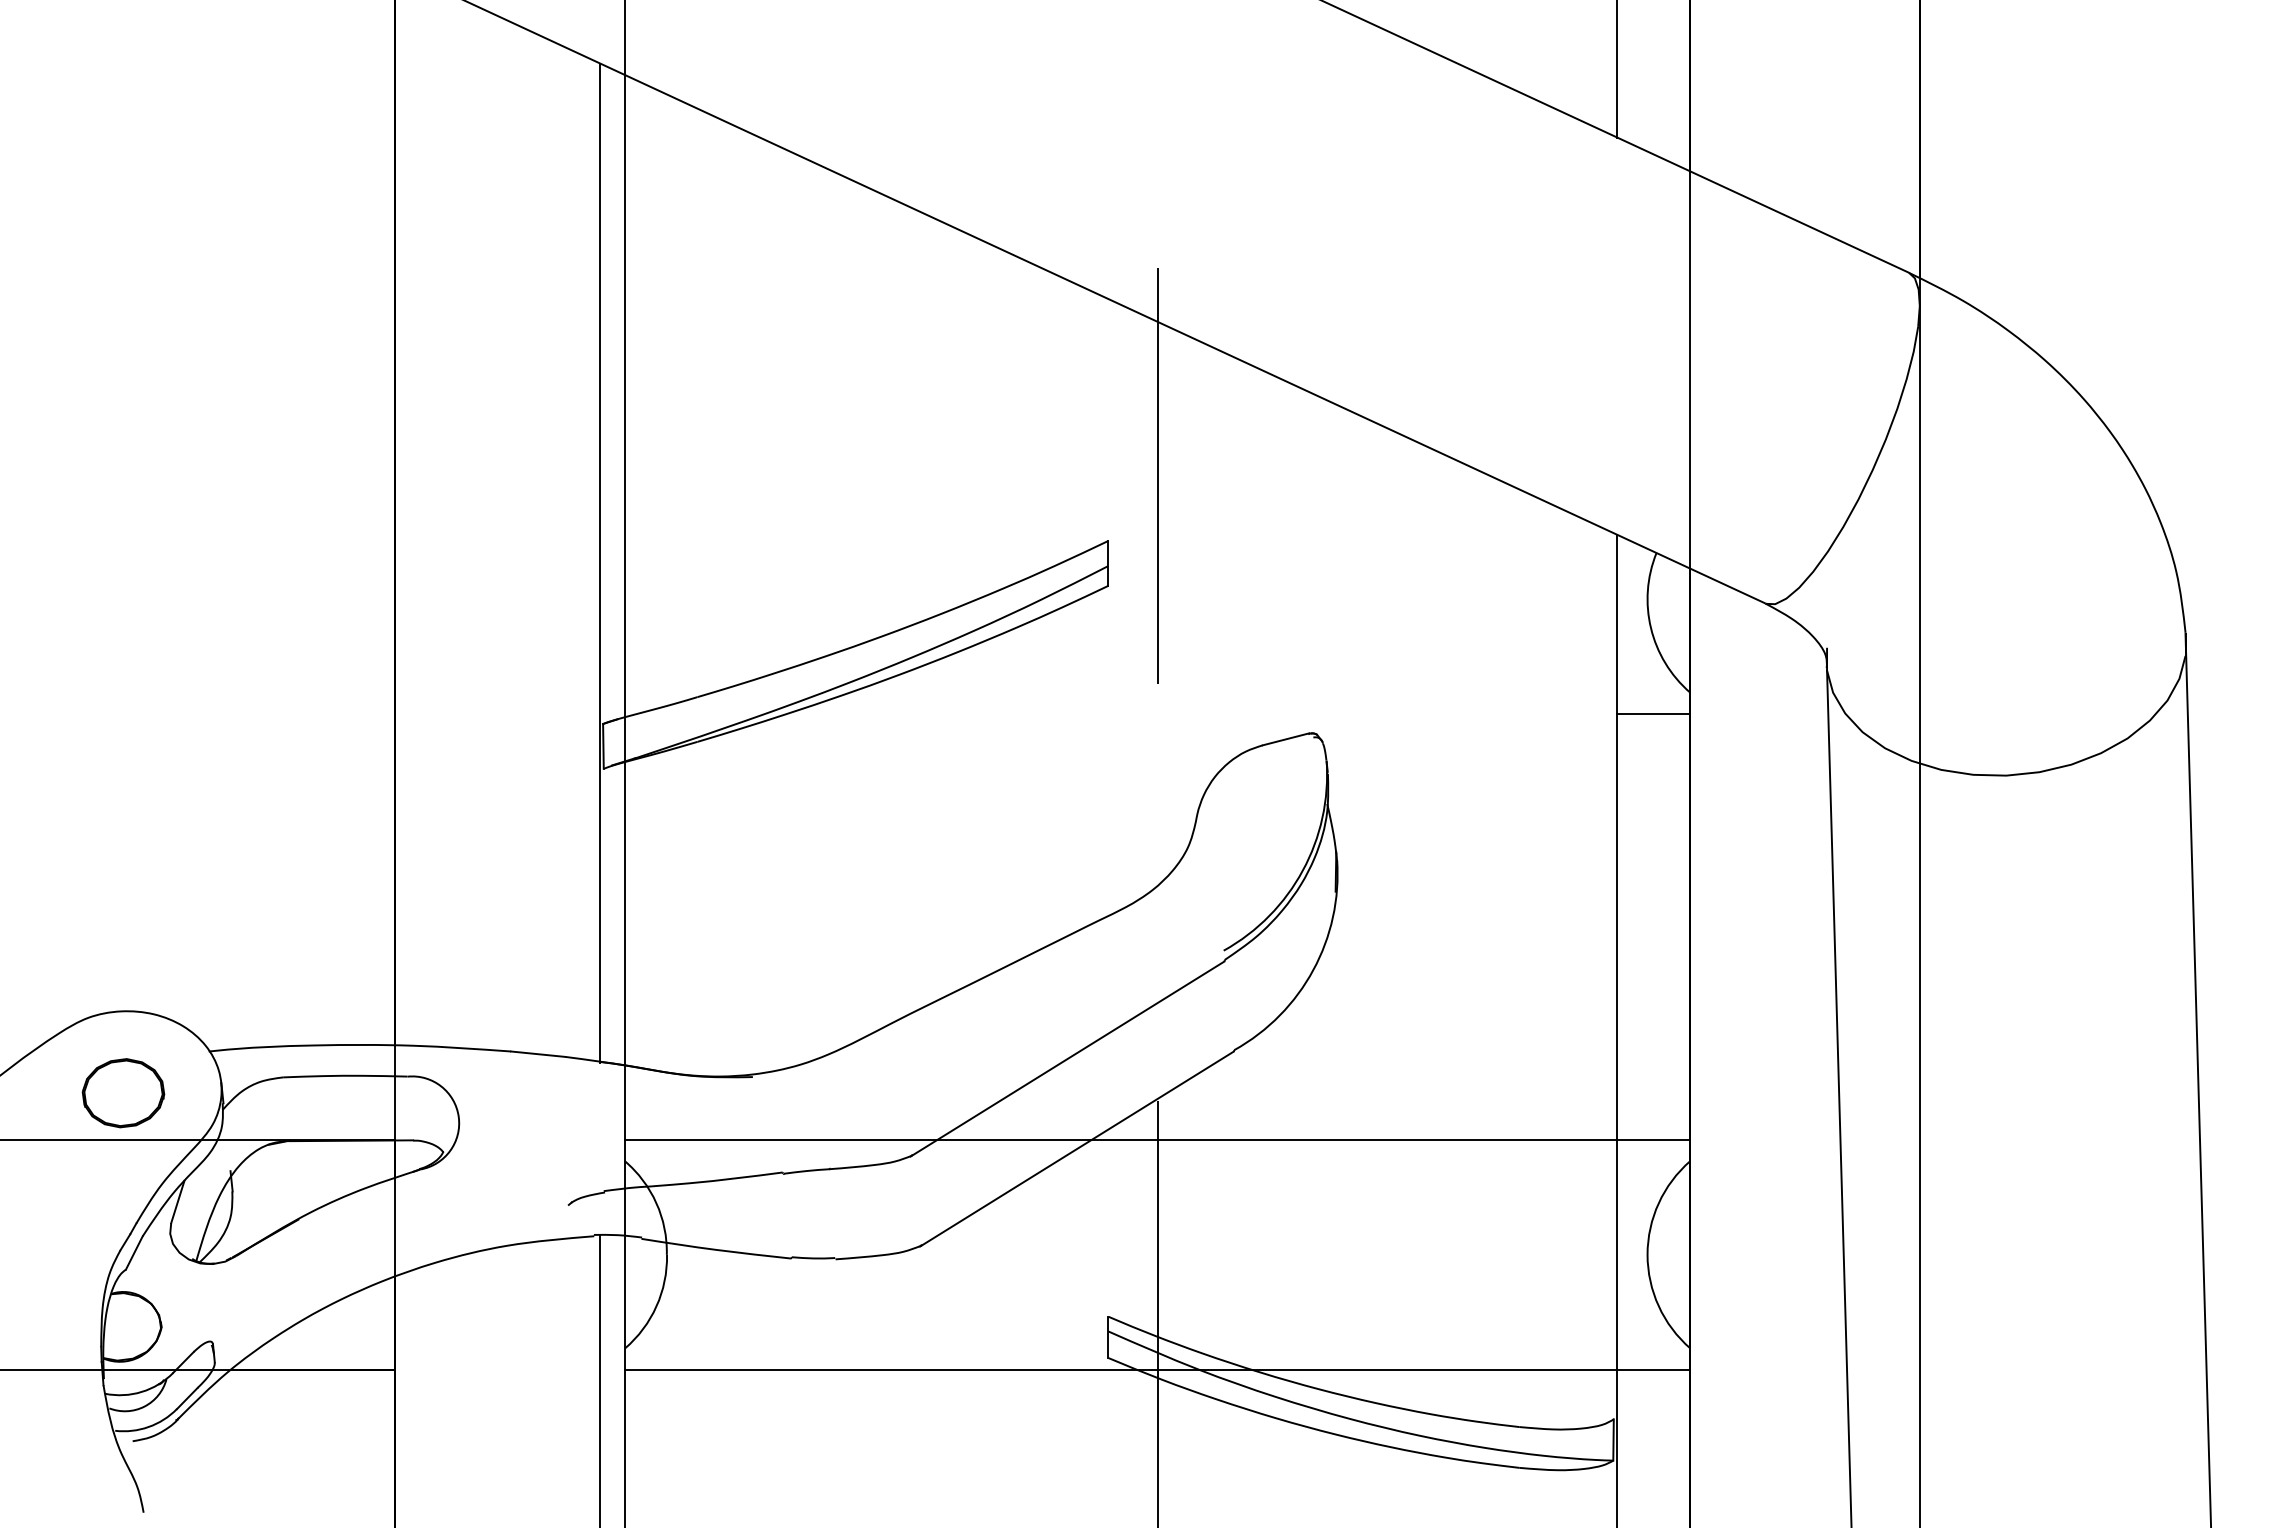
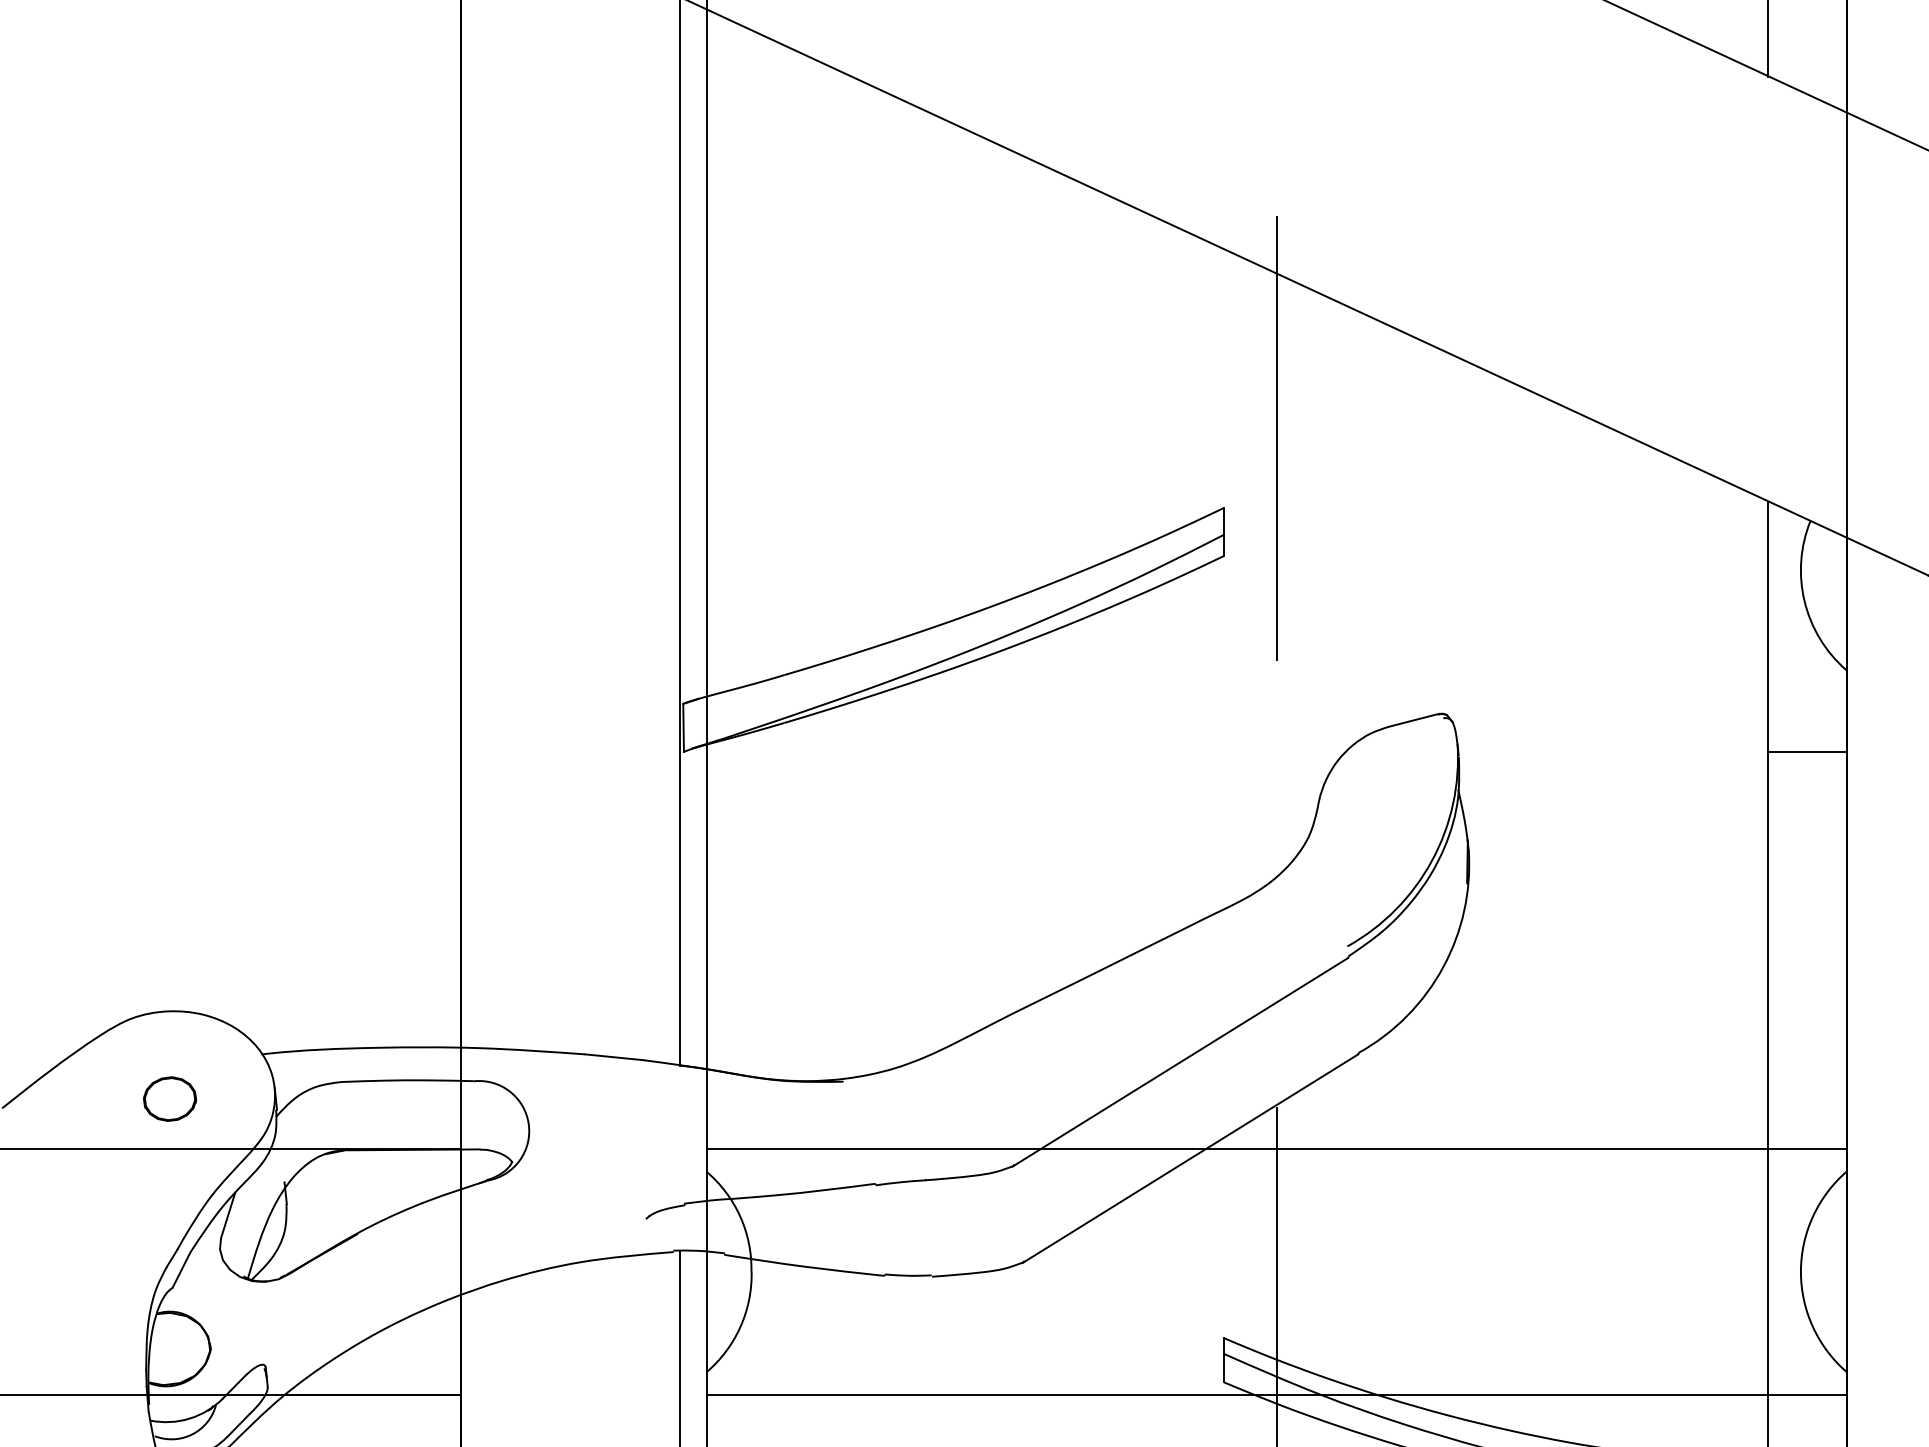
line: (1653, 713) -> (1807, 751), moved
part: (123, 1093) -> (170, 1099), size x0.6

